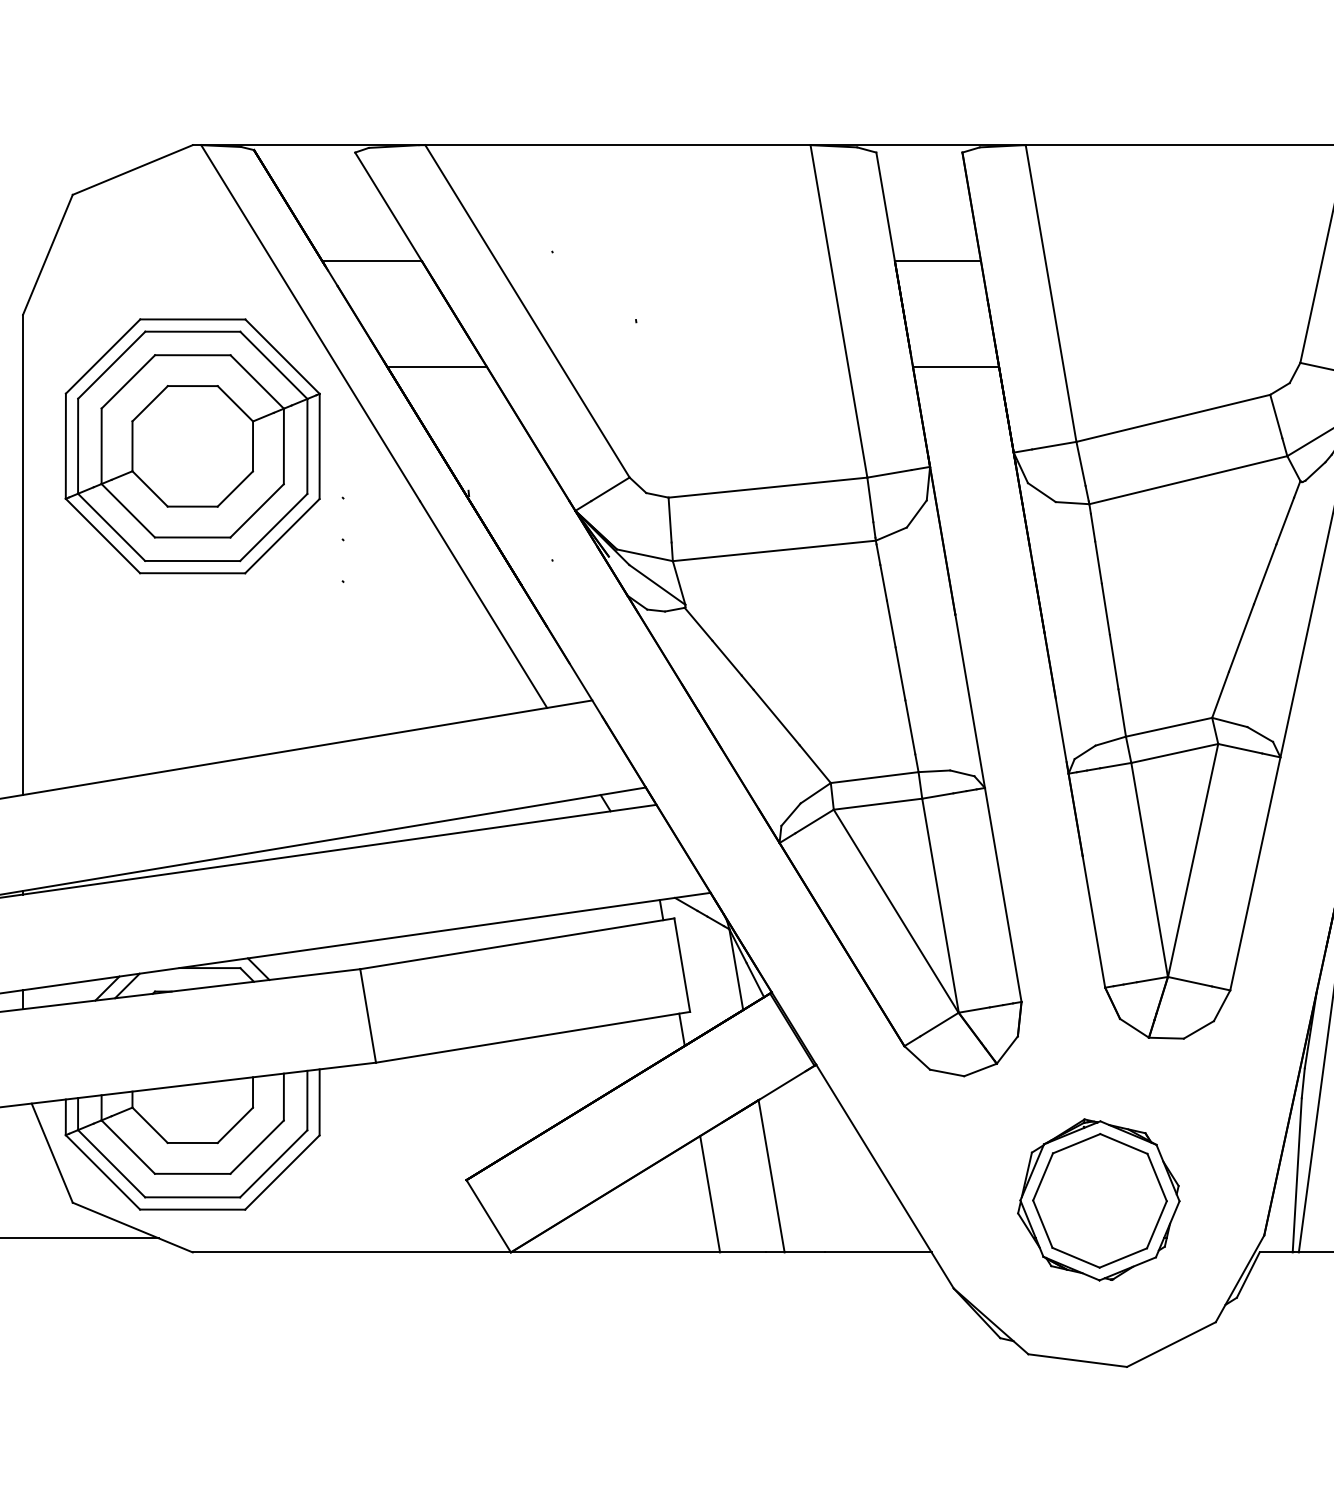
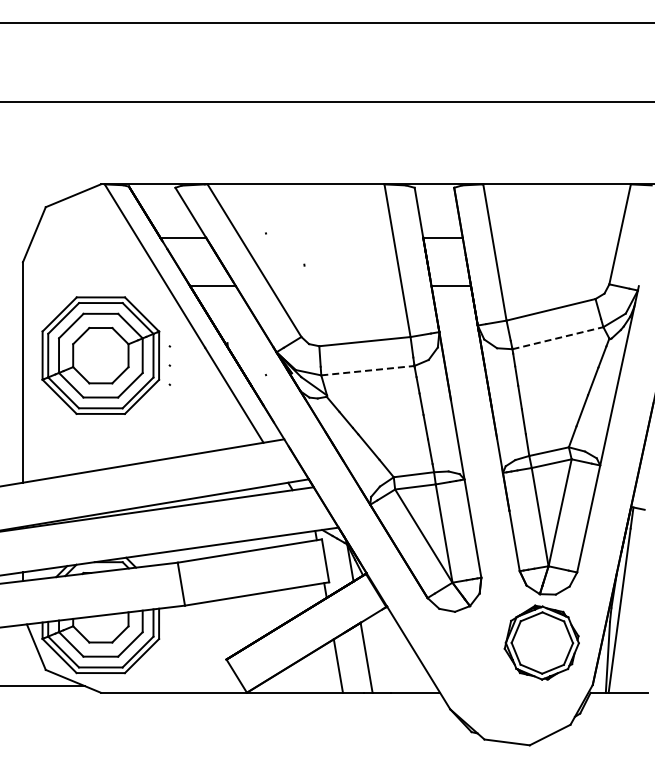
part: (191, 445) -> (100, 355), moved
line: (1187, 480) -> (557, 338), solid -> dashed
line: (773, 550) -> (367, 370), solid -> dashed
part: (1098, 1199) -> (541, 642), moved

